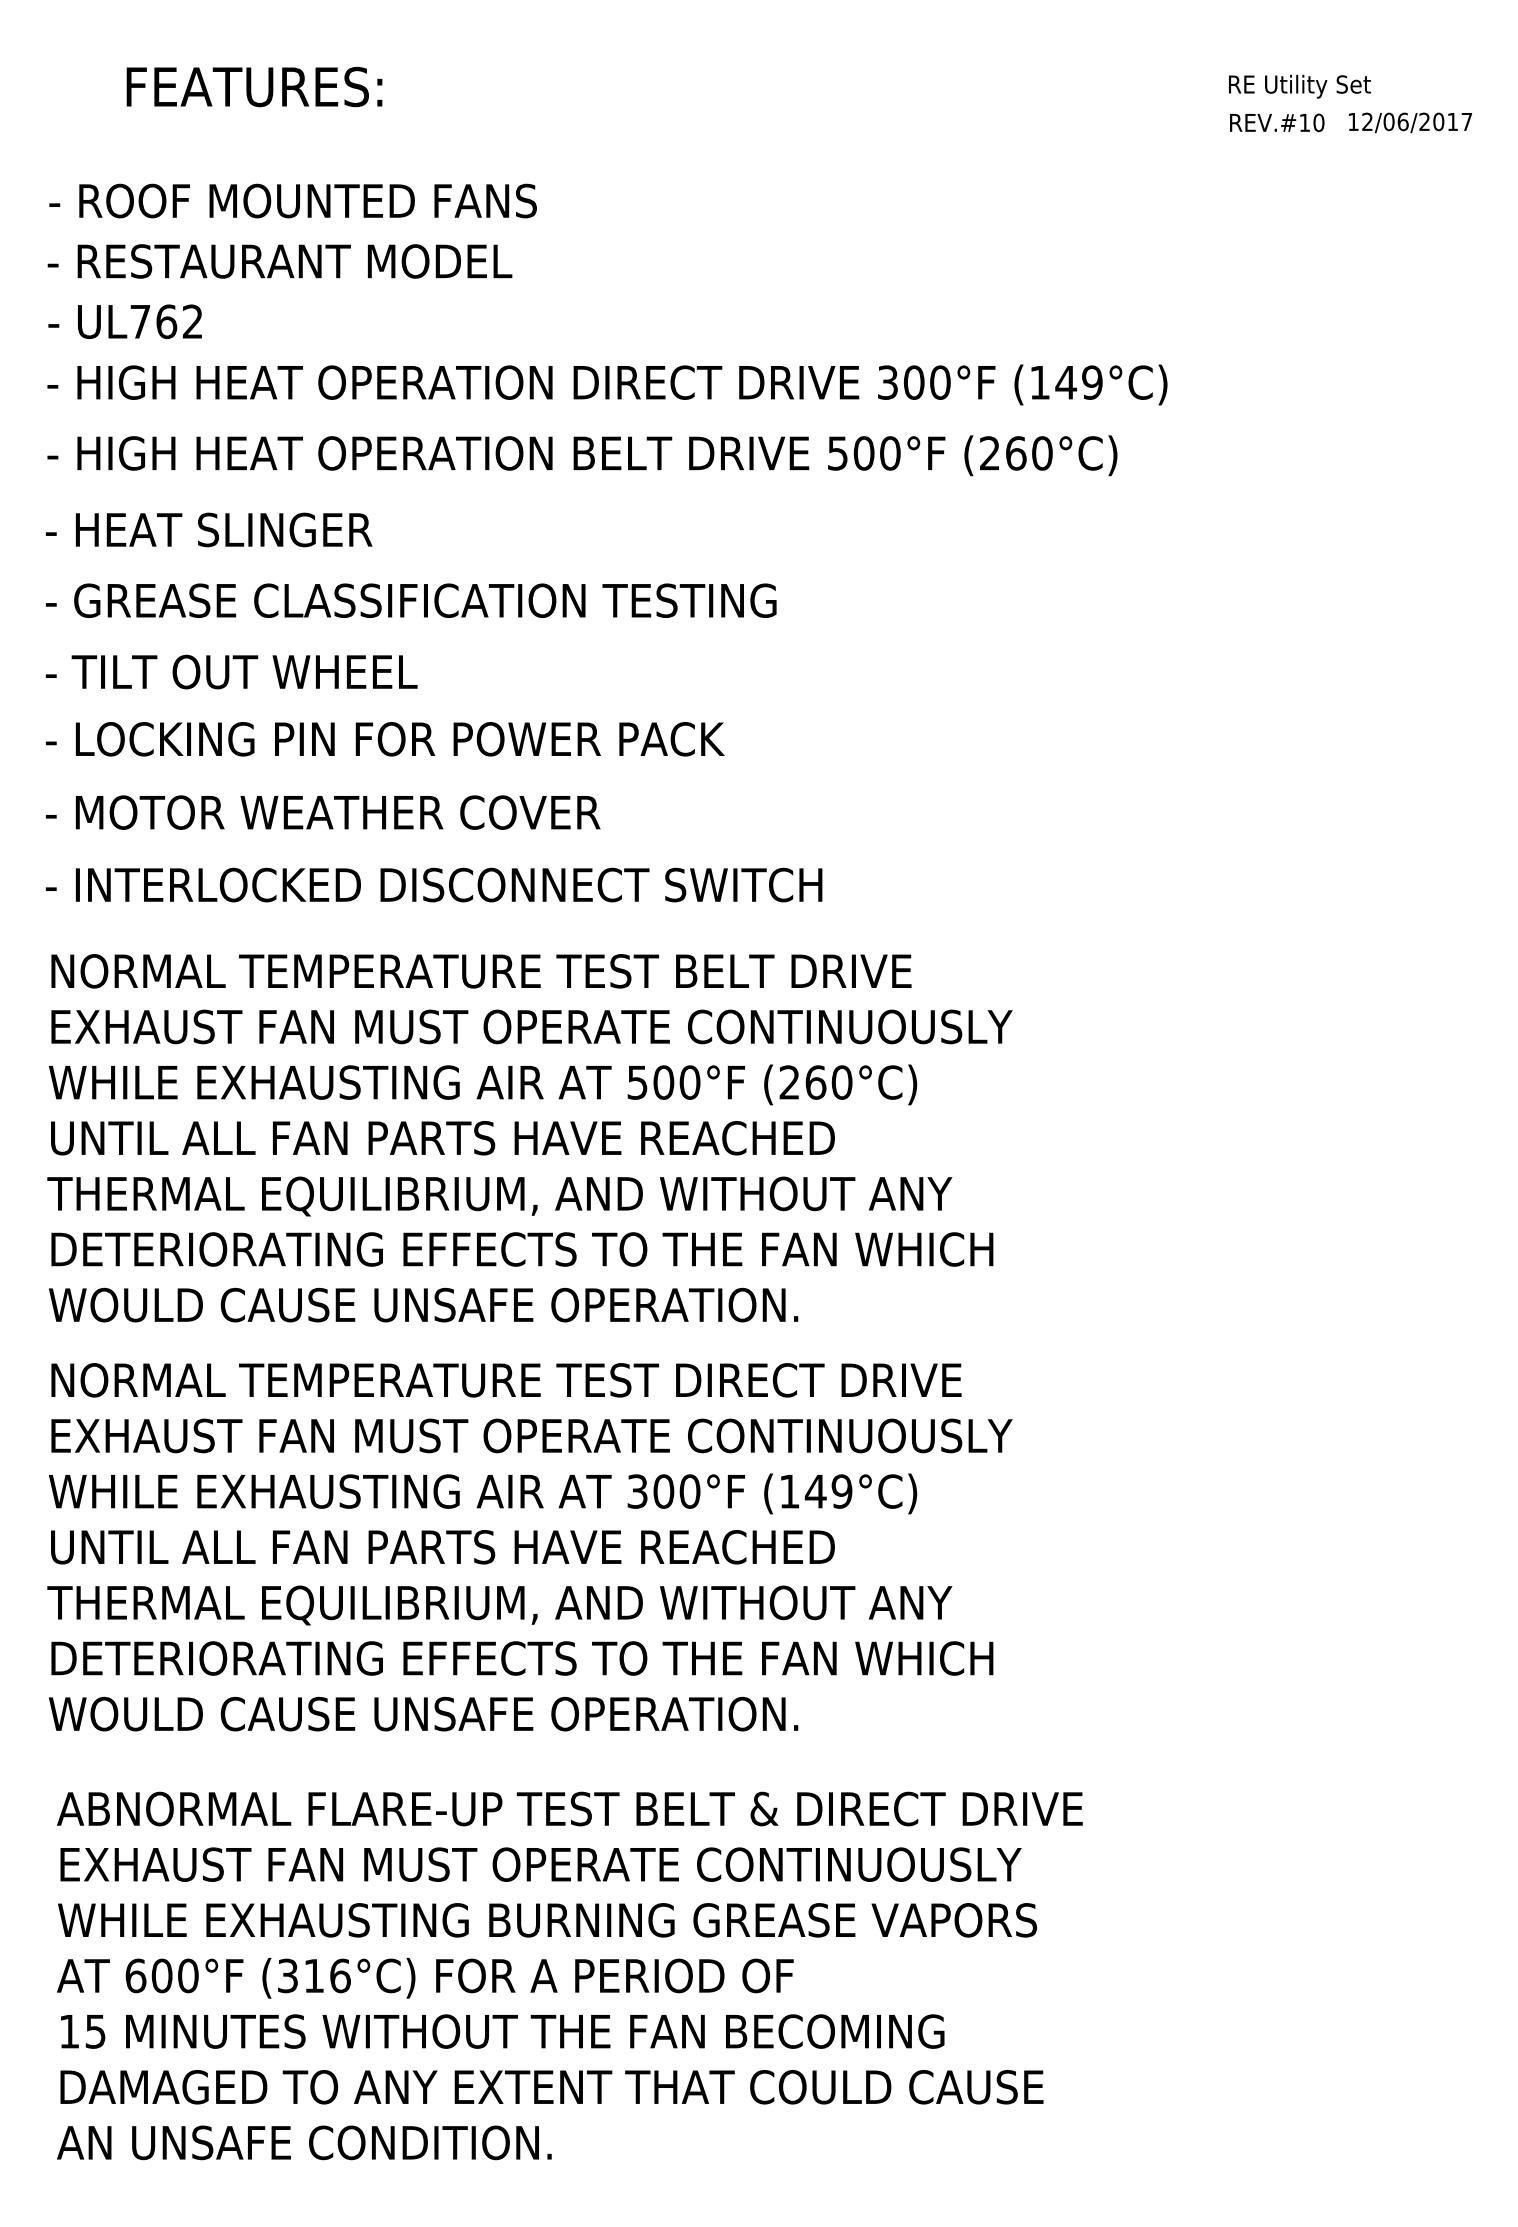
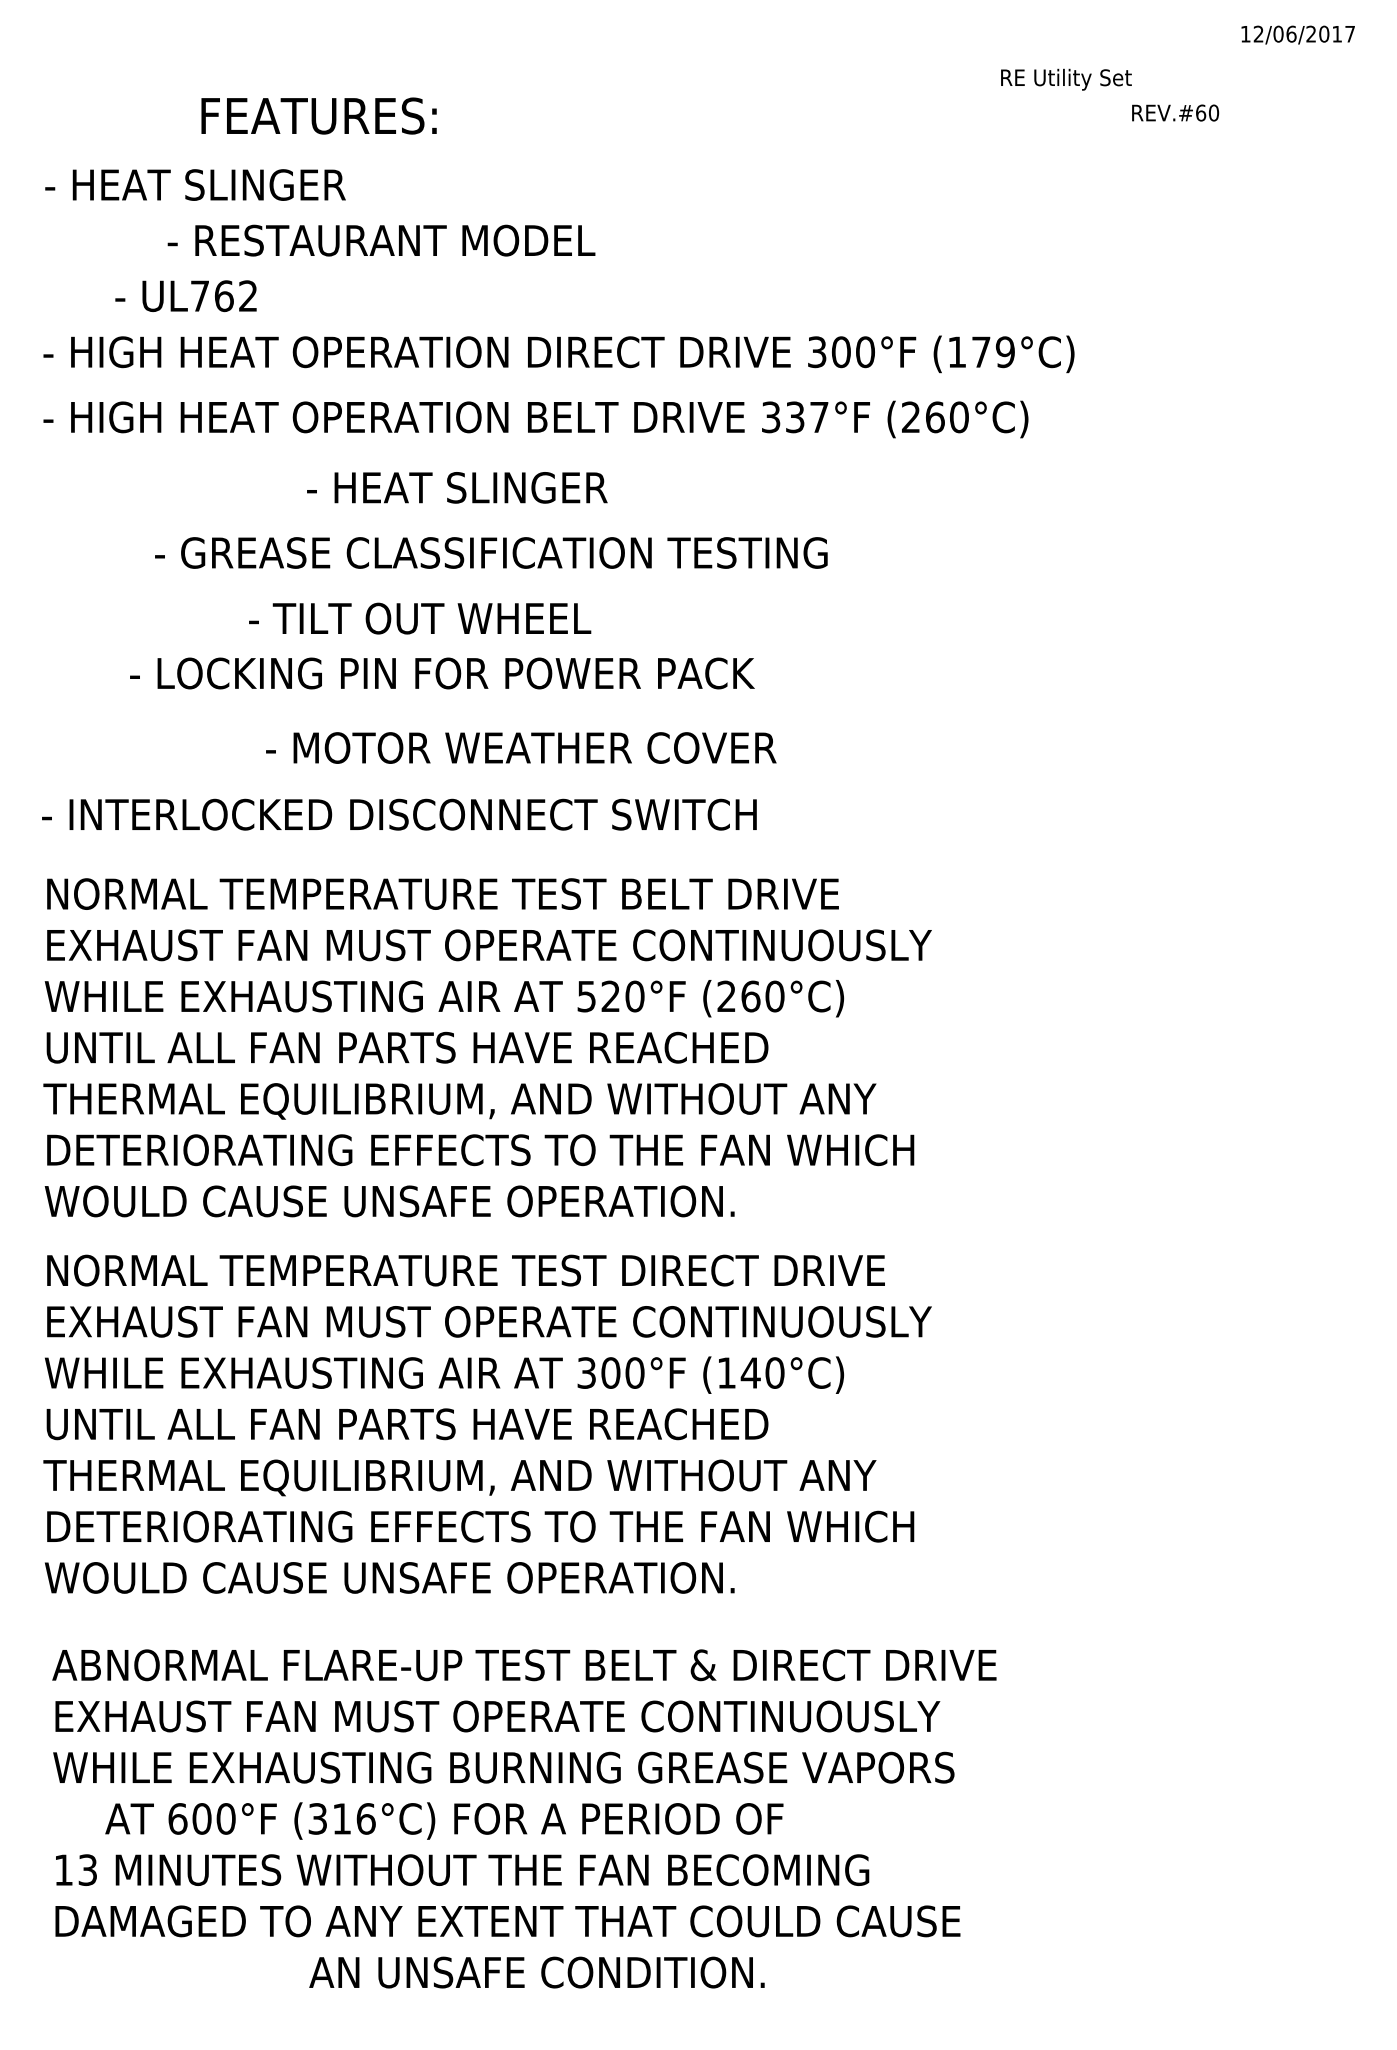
text: (253, 86) -> (318, 115), moved
text: (1299, 86) -> (1066, 79), moved
text: (1305, 122) -> (1201, 112), REV.#10 -> REV.#60
text: (1409, 122) -> (1297, 34), moved
text: (310, 200) -> (285, 184), - ROOF MOUNTED FANS -> - HEAT SLINGER
text: (279, 261) -> (381, 240), moved
text: (124, 322) -> (185, 296), moved
text: (1066, 381) -> (981, 351), (149°C) -> (179°C)
text: (864, 453) -> (795, 417), 500°F -> 337°F
text: (209, 529) -> (457, 487), moved
text: (411, 600) -> (491, 552), moved
text: (232, 671) -> (420, 618), moved
text: (385, 739) -> (442, 673), moved
text: (323, 812) -> (521, 747), moved
text: (663, 1082) -> (610, 996), 500°F -> 520°F
text: (841, 1490) -> (774, 1372), (149°C) -> (140°C)
text: (425, 1977) -> (444, 1820), moved
text: (95, 2030) -> (87, 1869), 15 -> 13
text: (303, 2142) -> (536, 1972), moved

